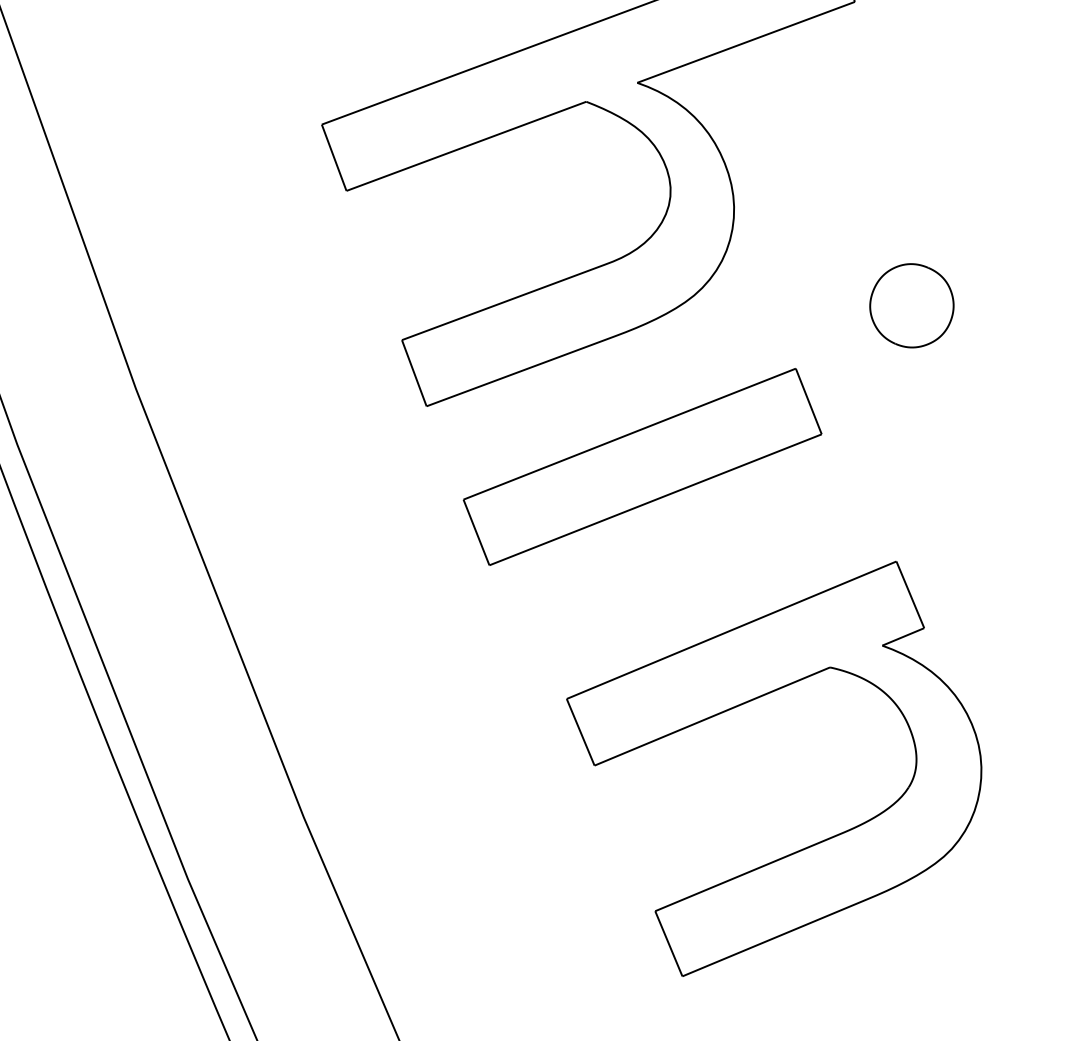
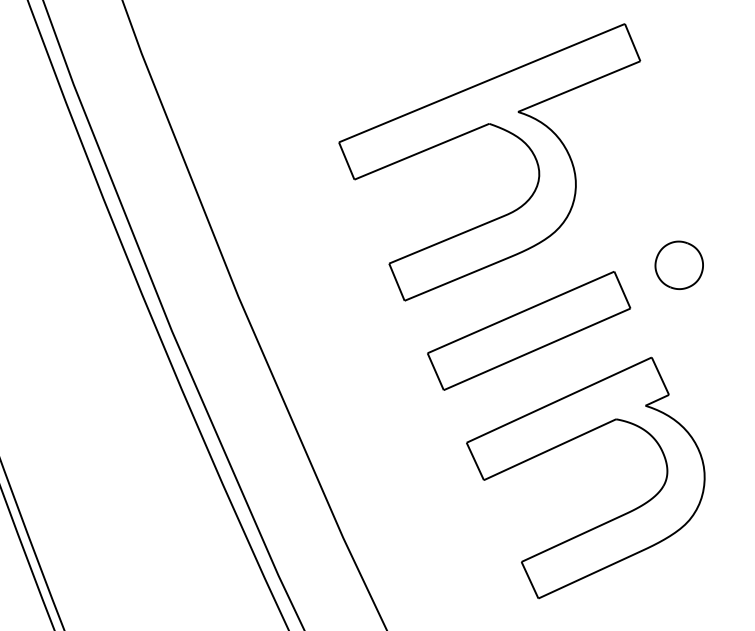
part: (910, 304) -> (678, 264), moved
part: (745, 705) -> (568, 442), moved

